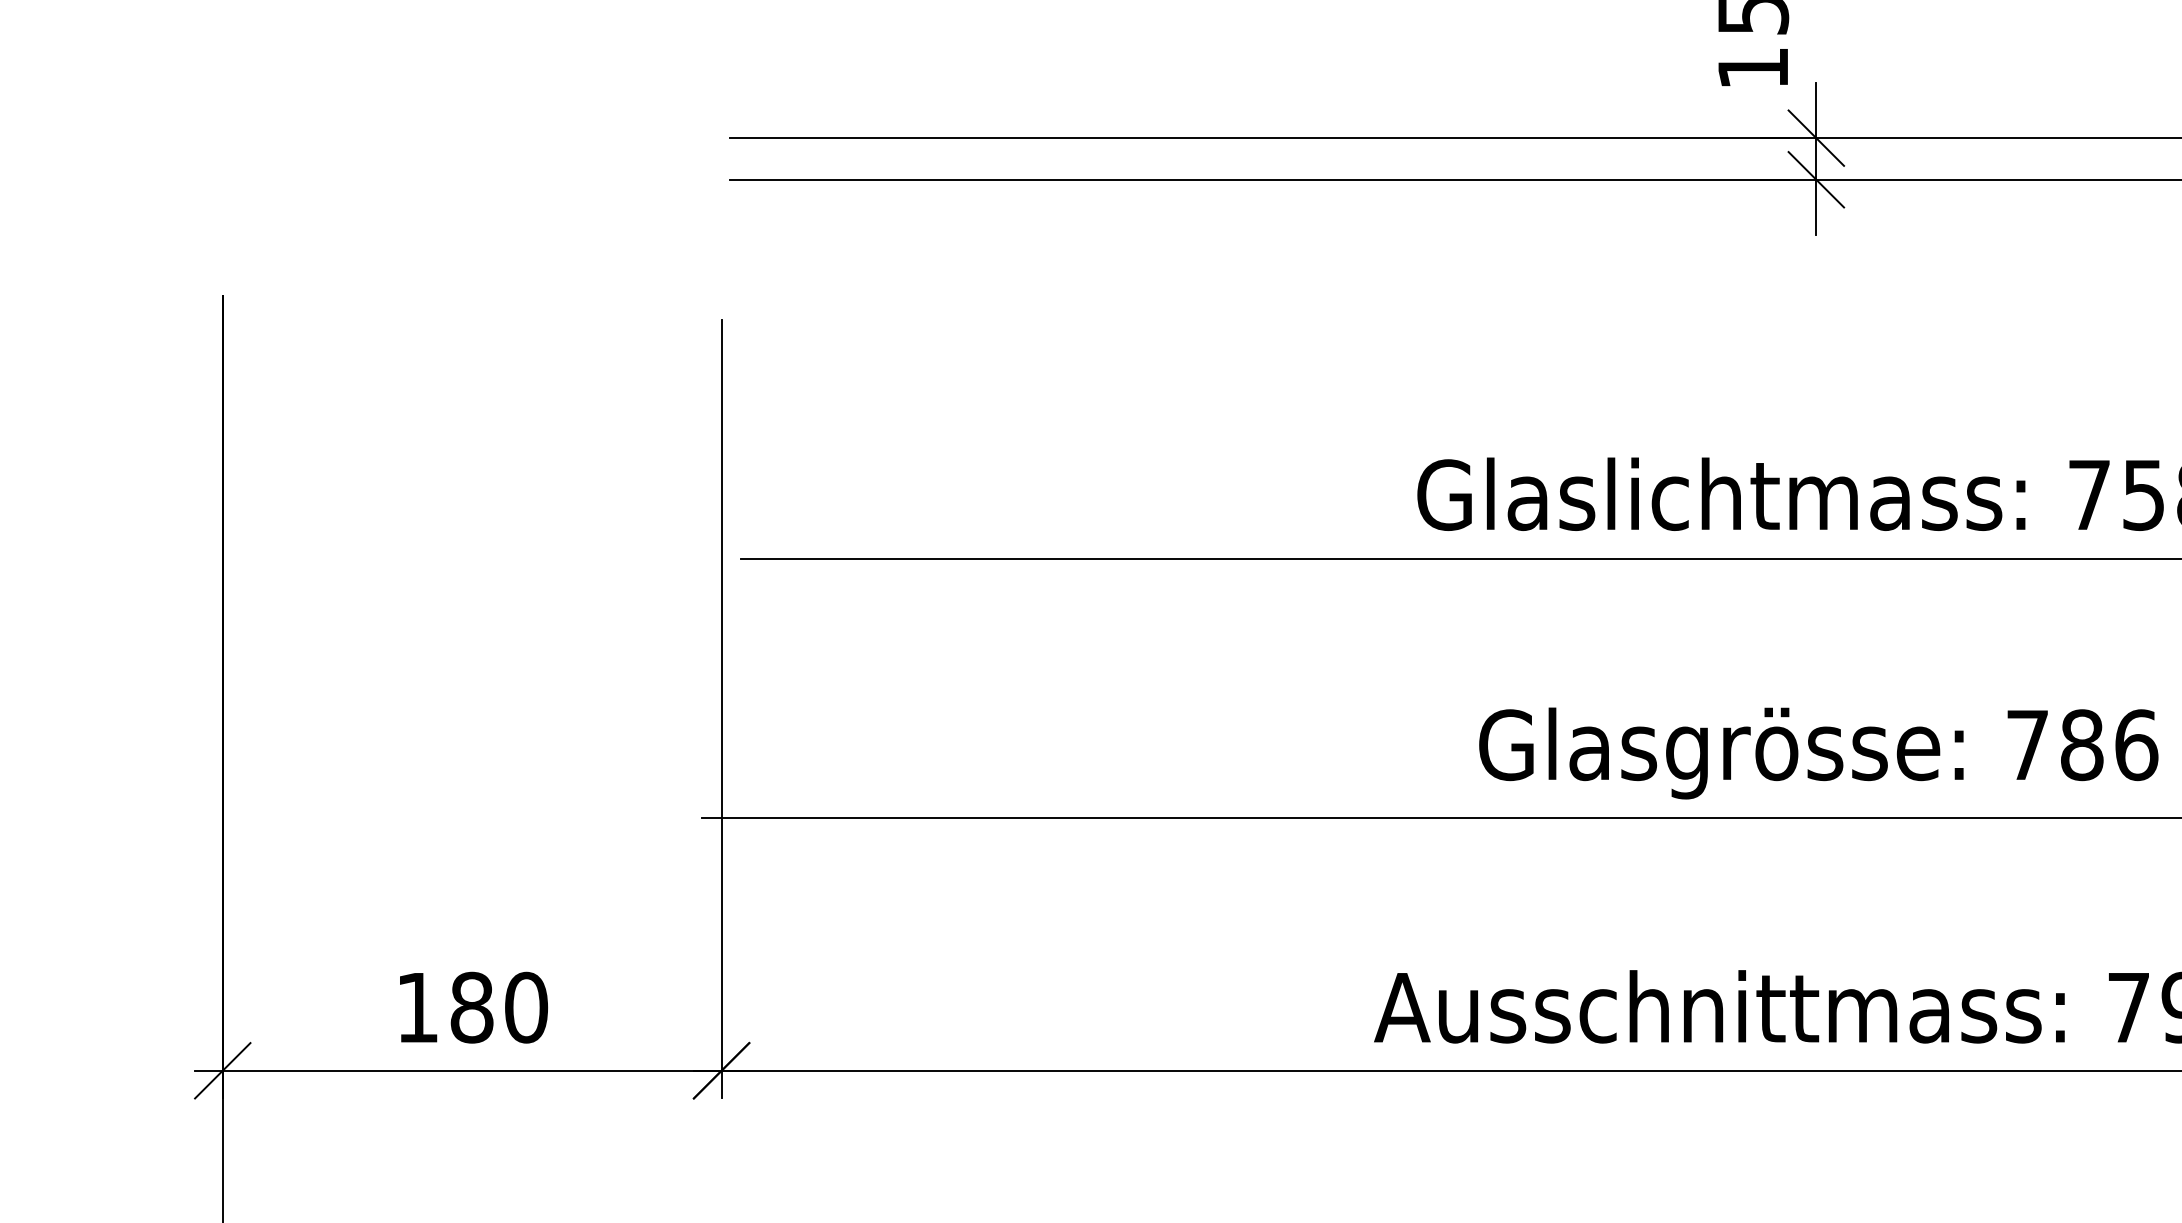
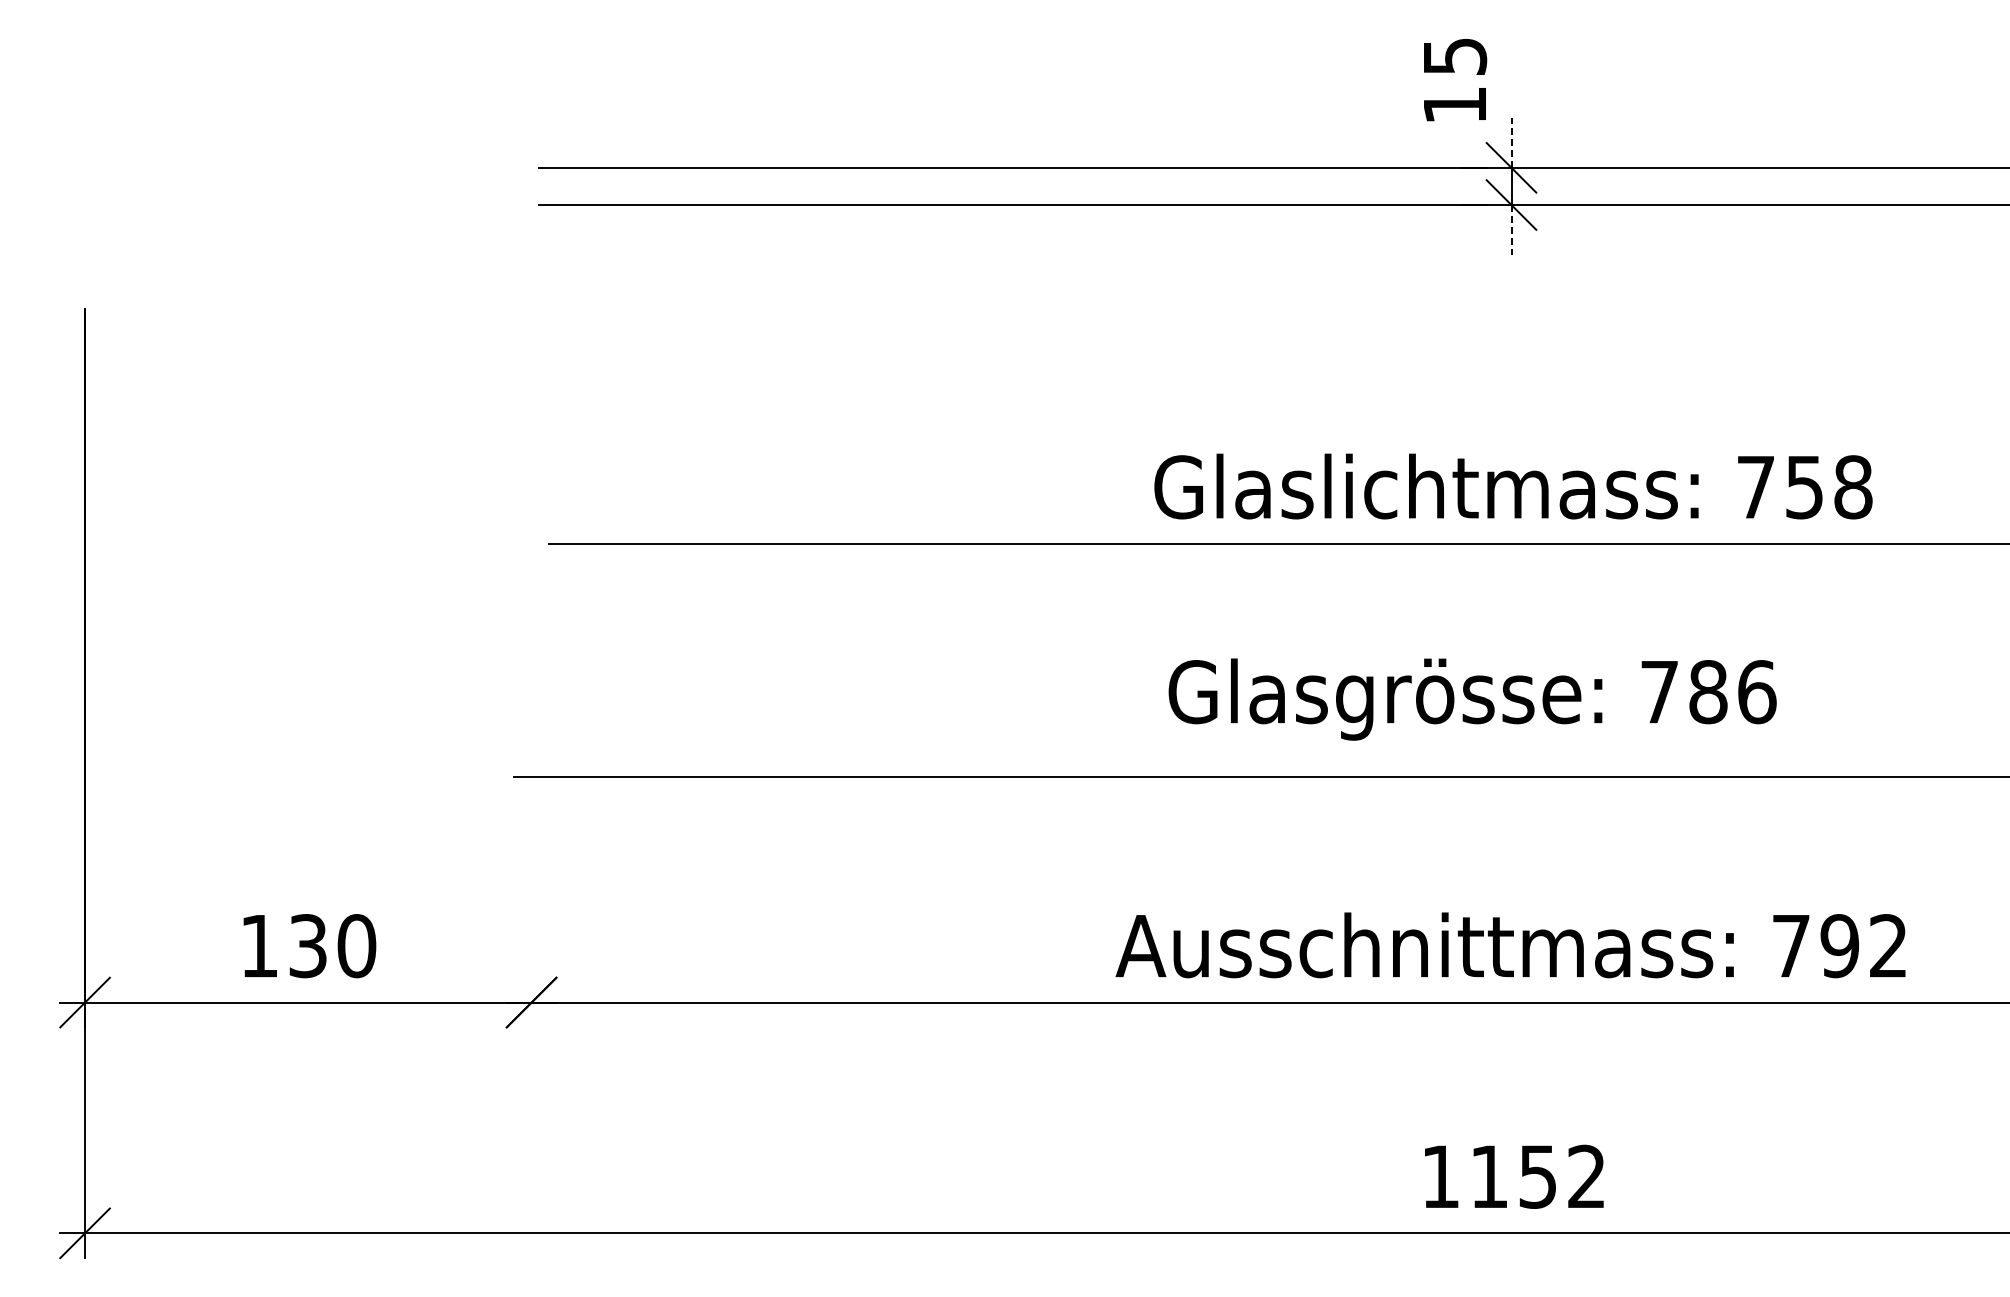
line: (1816, 111) -> (1511, 143), solid -> dashed
line: (1816, 207) -> (1511, 229), solid -> dashed
line: (721, 708) -> (531, 678), removed
text: (1818, 753) -> (1472, 699), moved
text: (472, 1008) -> (308, 946), 180 -> 130

